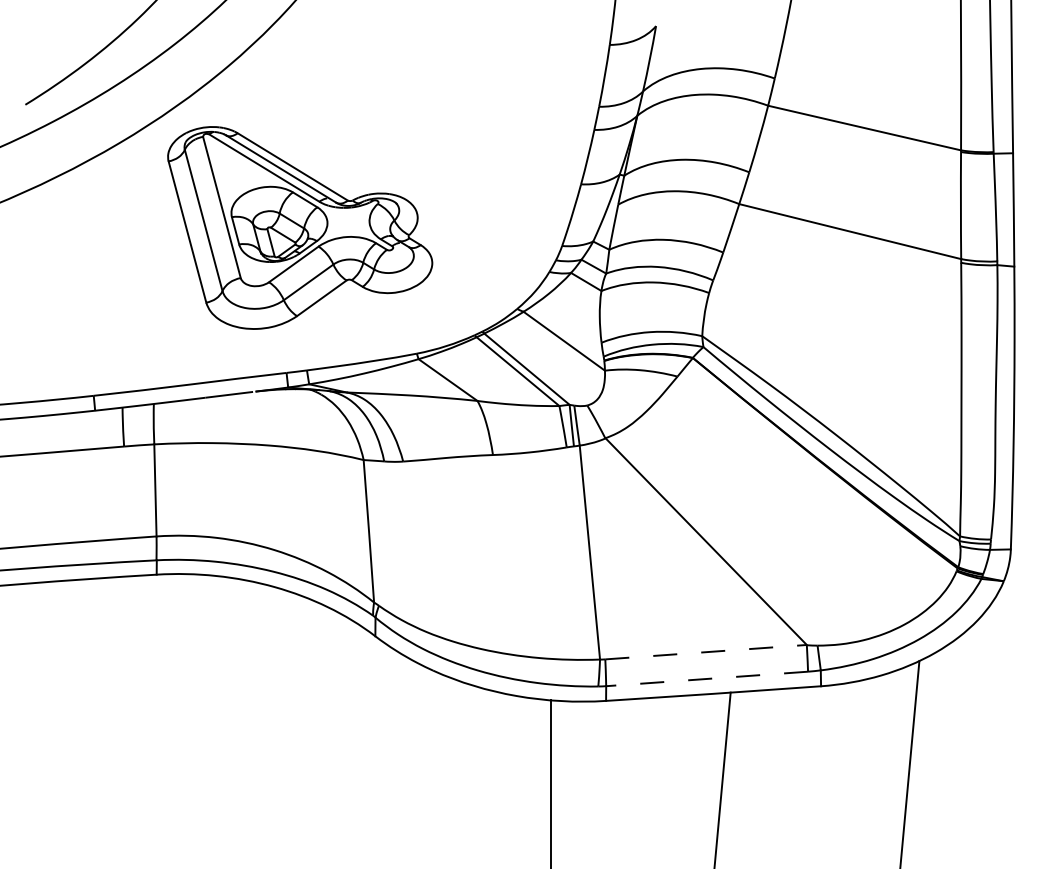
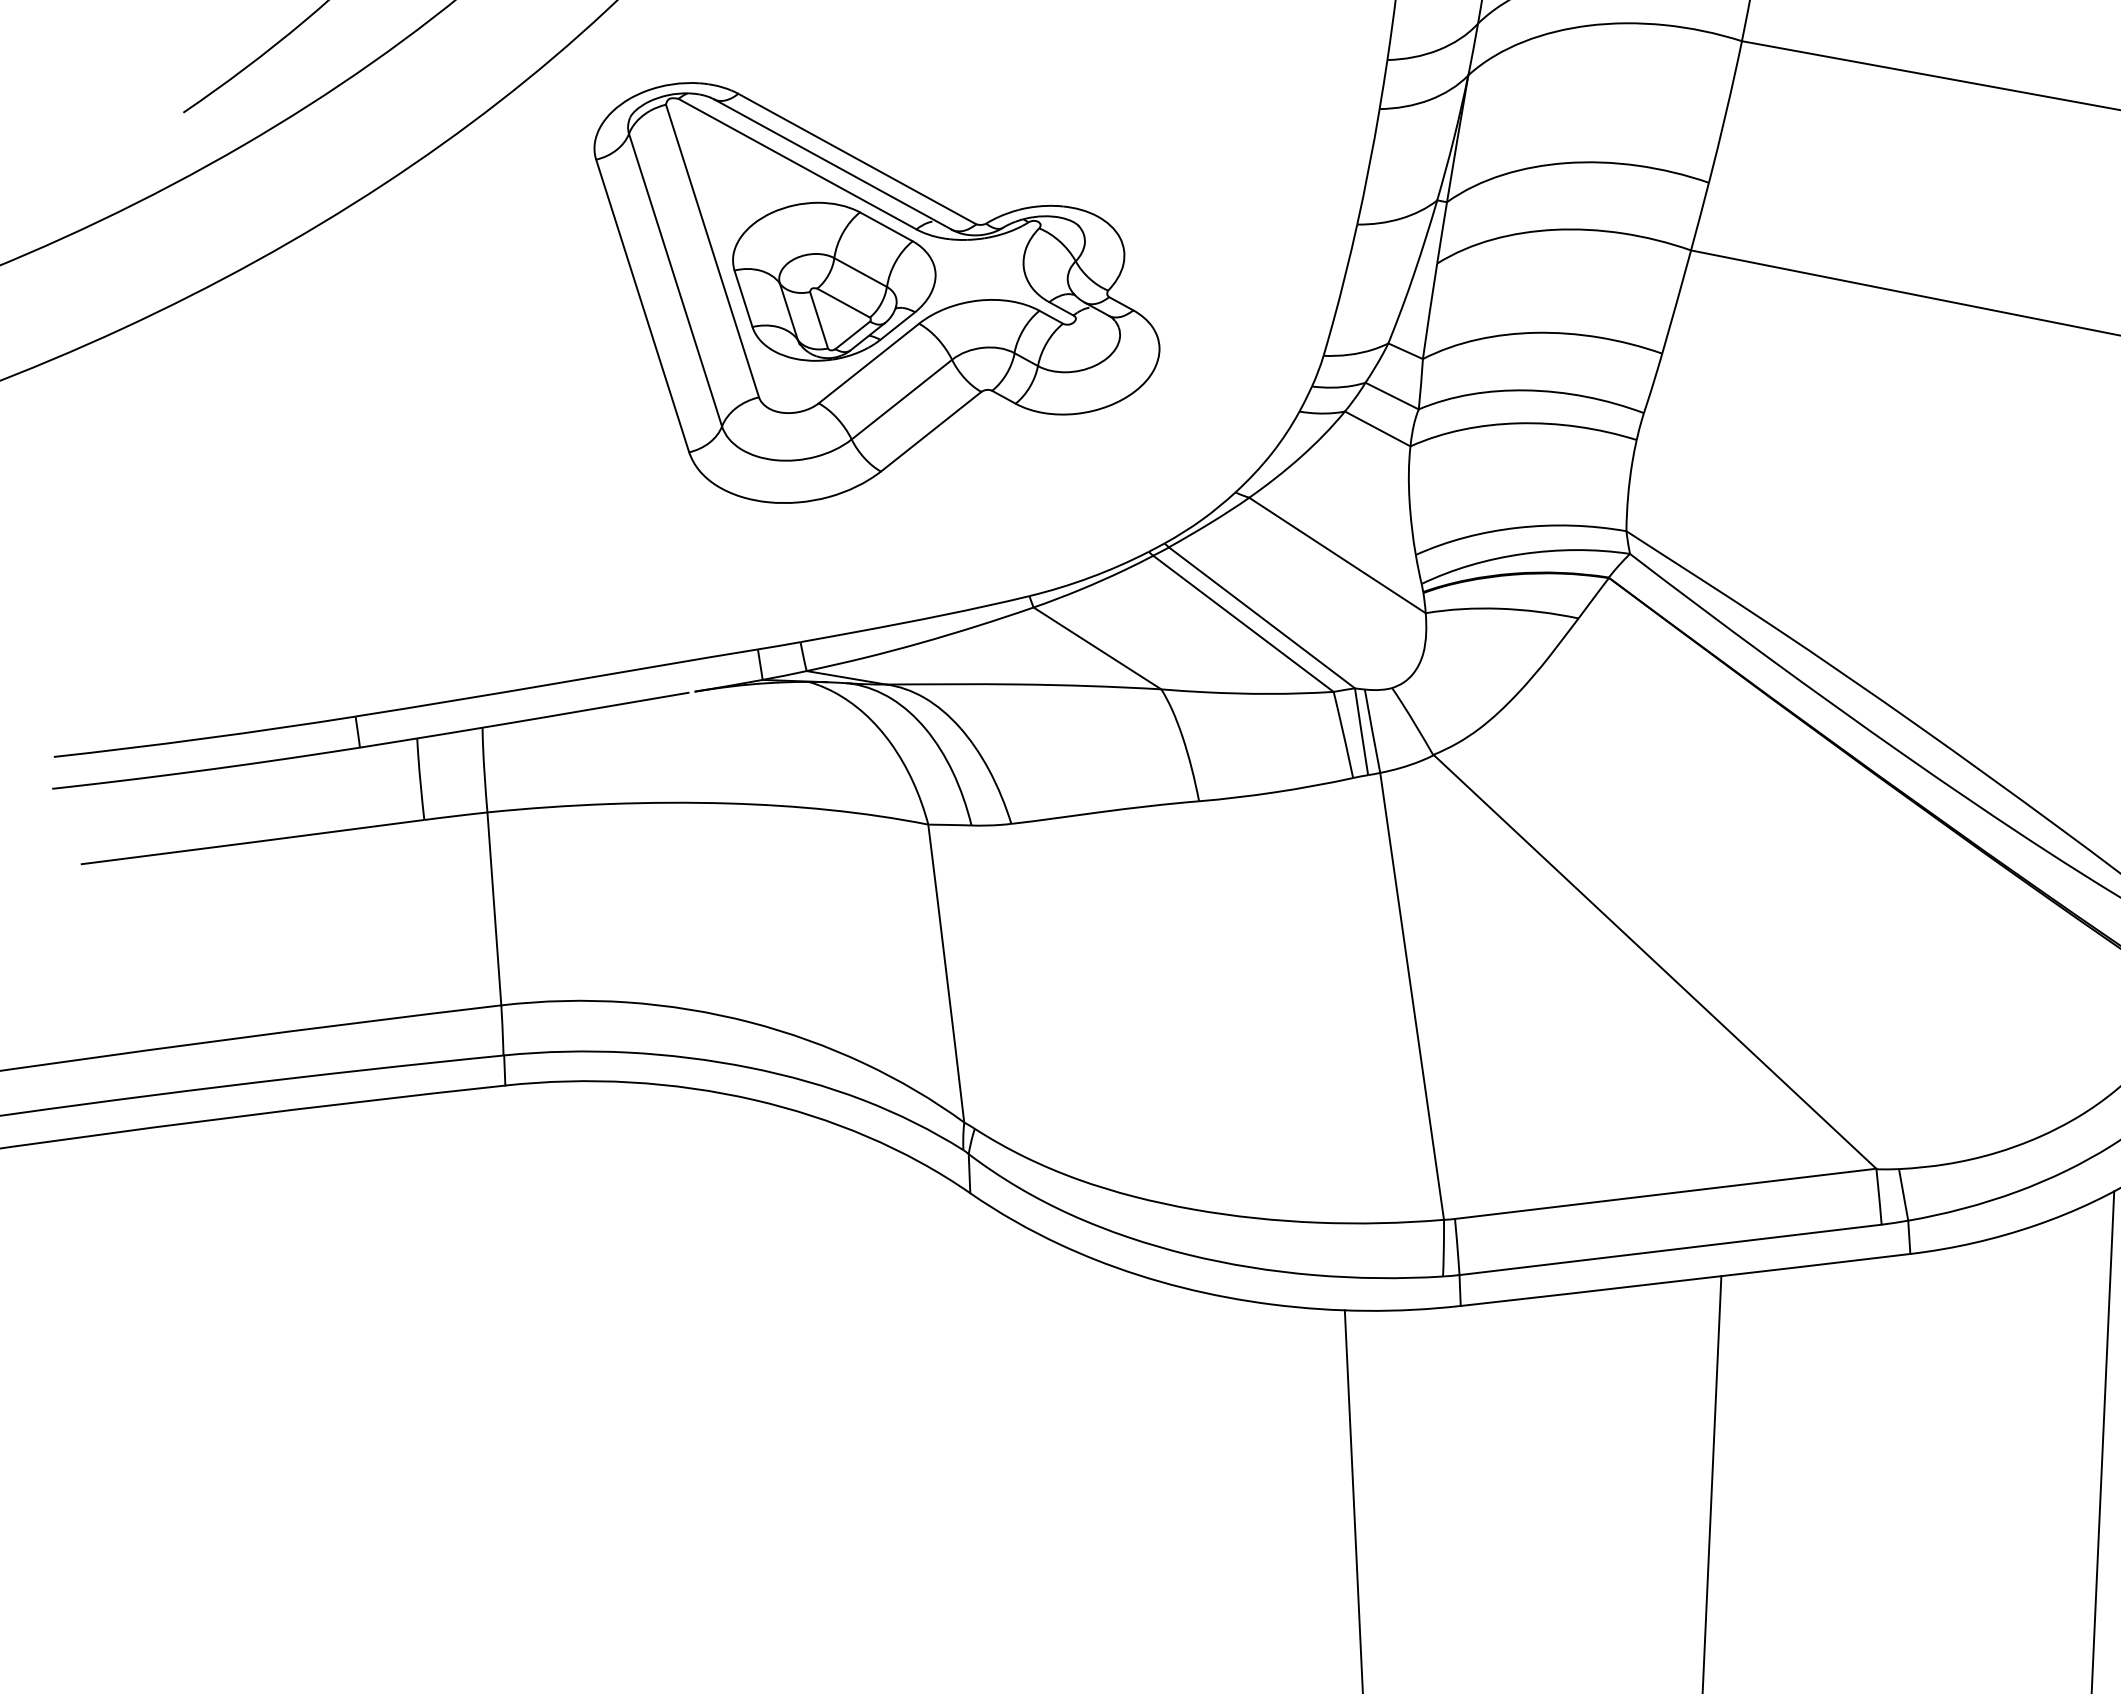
part: (300, 227) -> (879, 285), moved
line: (706, 652) -> (1666, 1194), dashed -> solid
line: (706, 678) -> (1669, 1249), dashed -> solid

